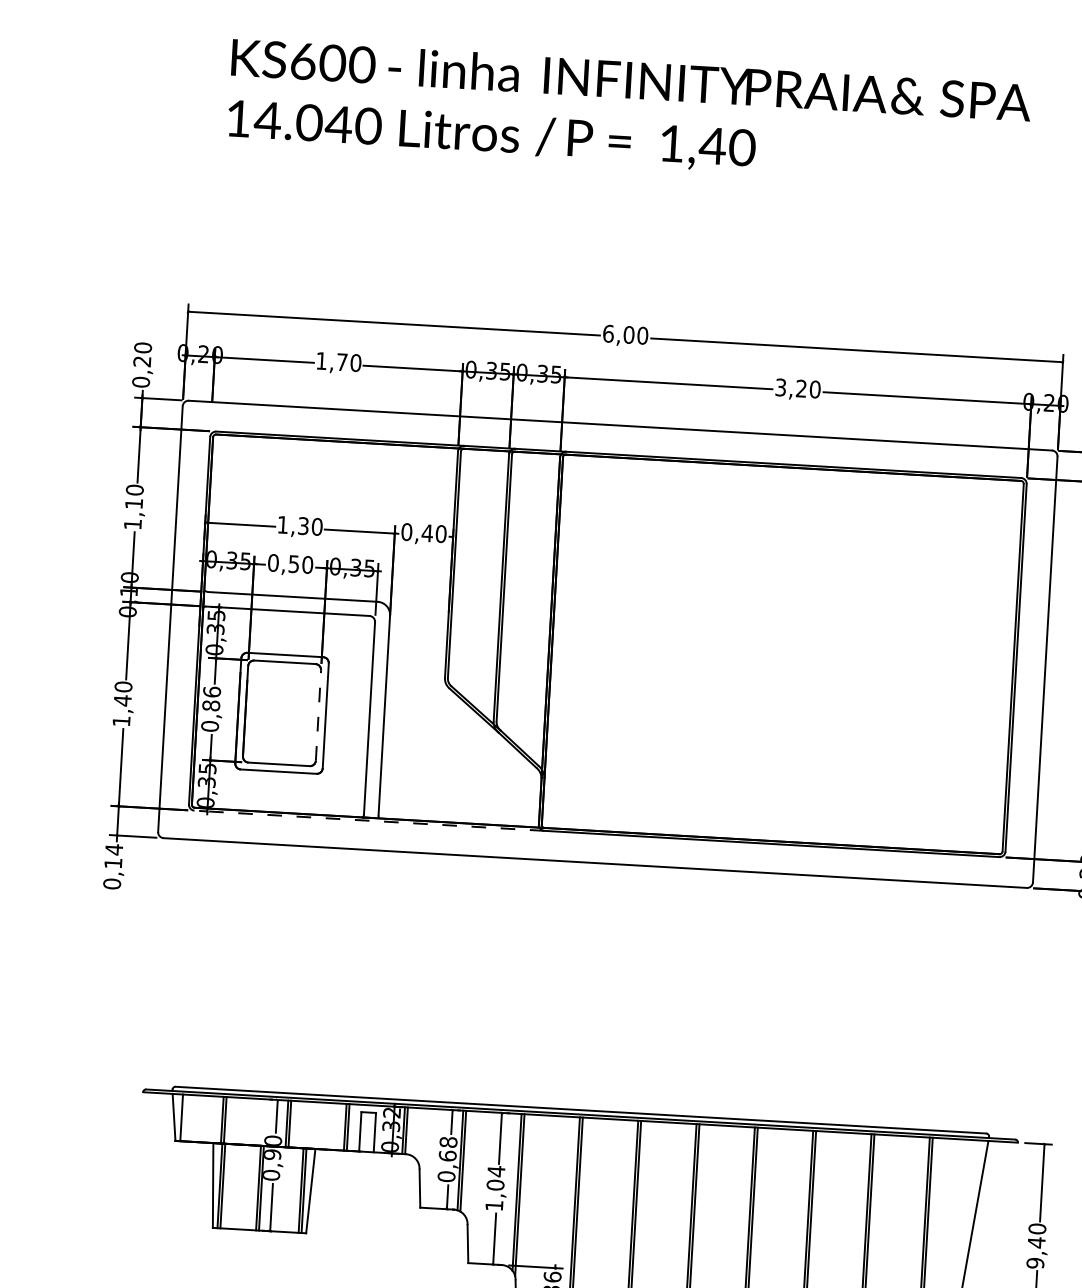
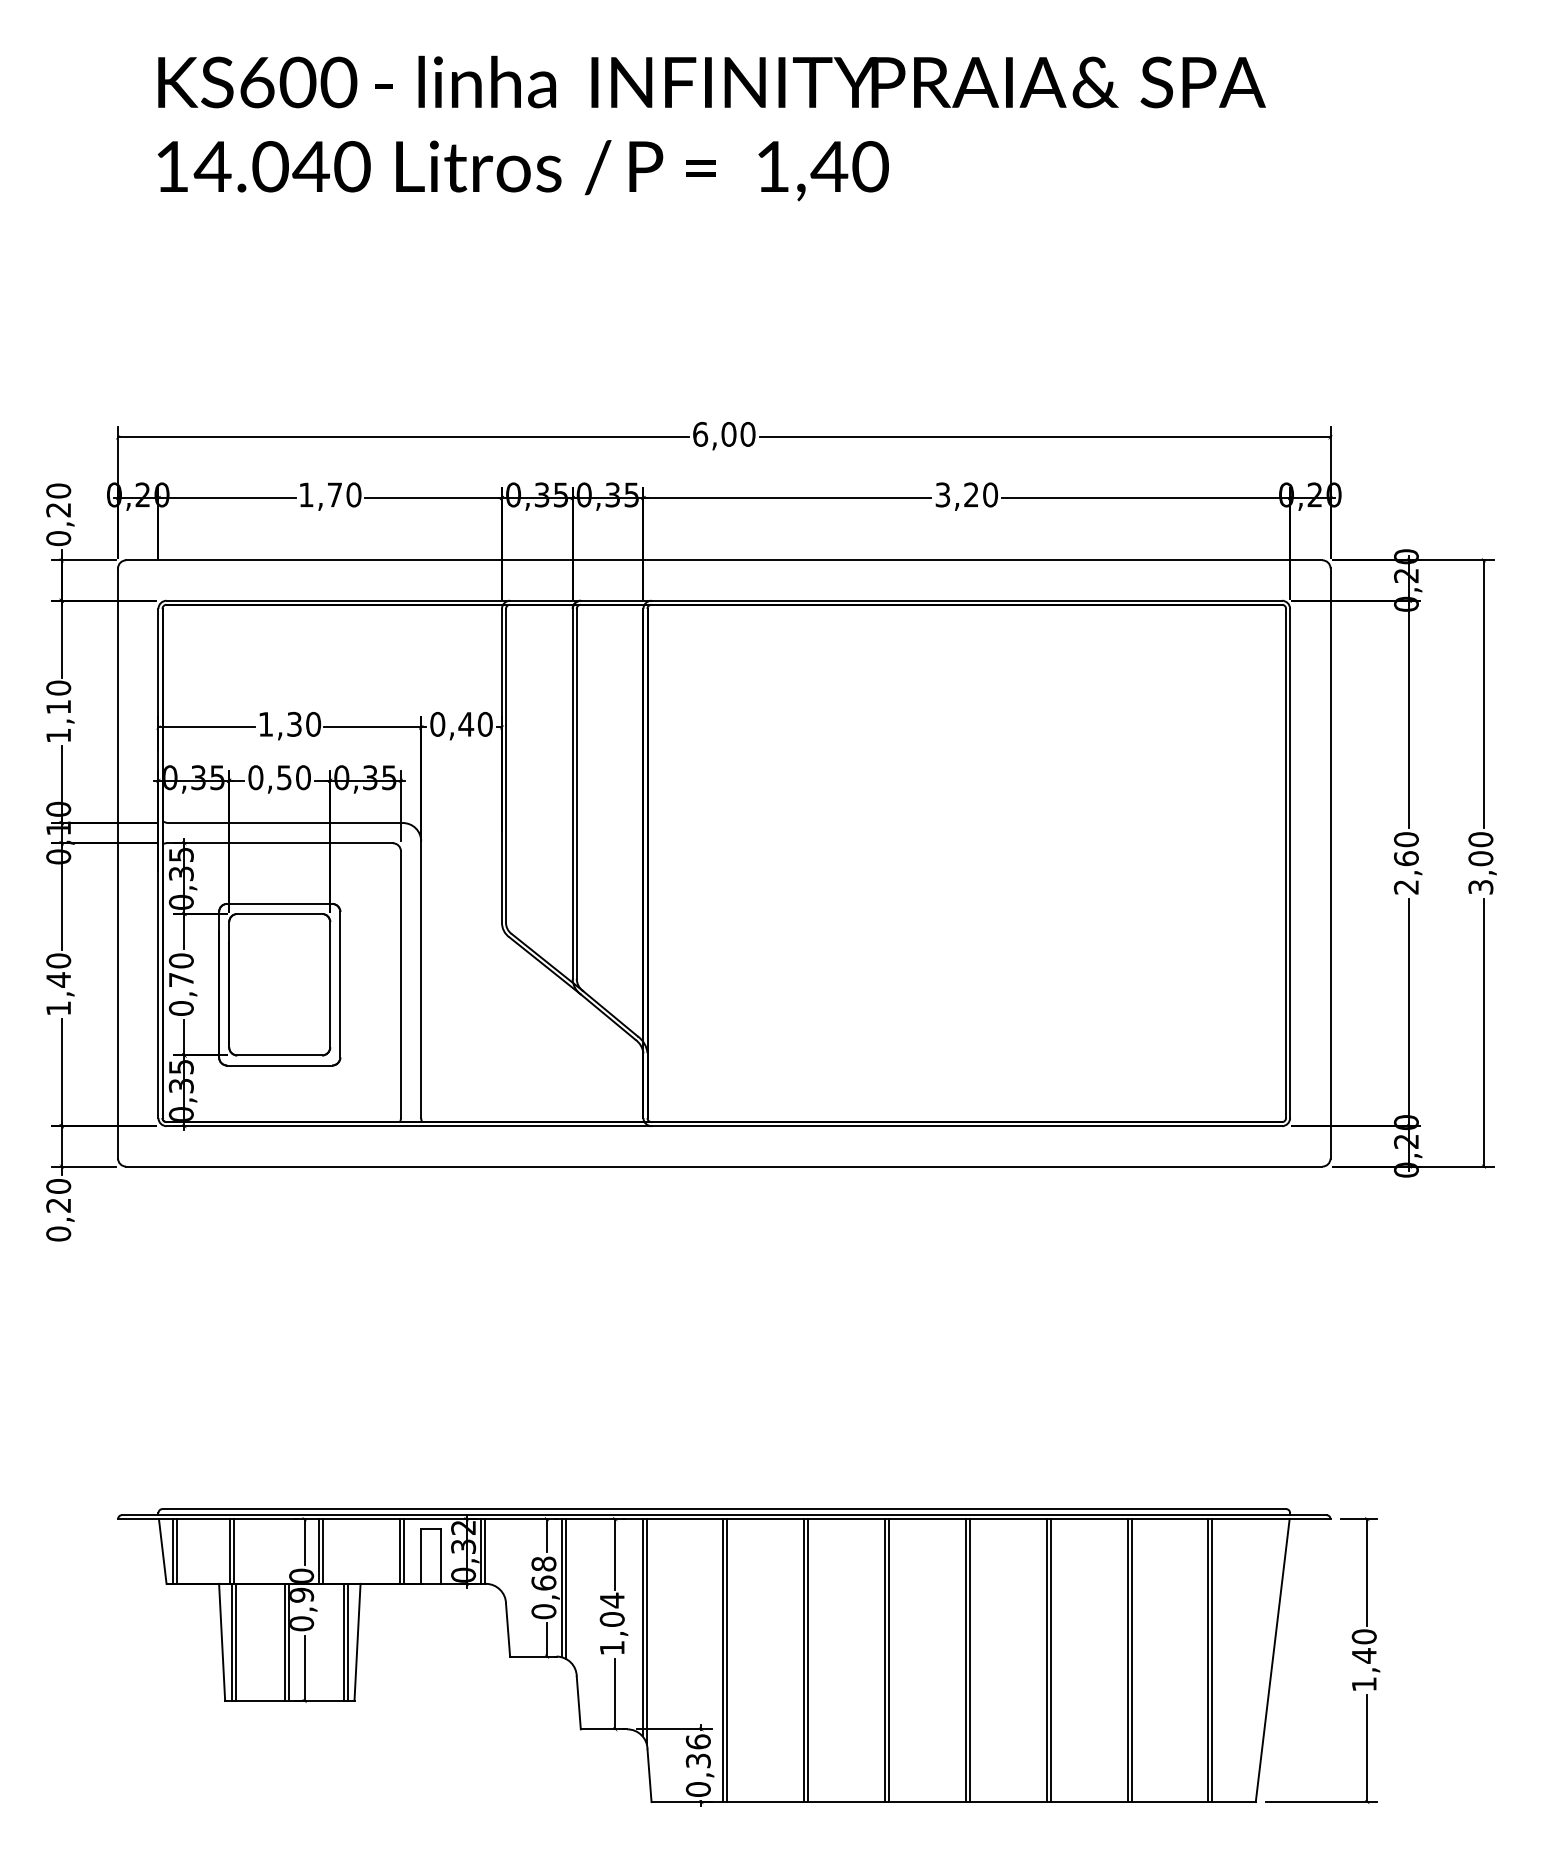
text: (211, 698) -> (180, 970), 0,86 -> 0,70
line: (318, 715) -> (330, 984), dashed -> solid
line: (369, 820) -> (408, 1126), dashed -> solid
text: (113, 856) -> (58, 1195), 0,14 -> 0,20
line: (184, 1118) -> (177, 1551), added
text: (1034, 1263) -> (1363, 1684), 9,40 -> 1,40

